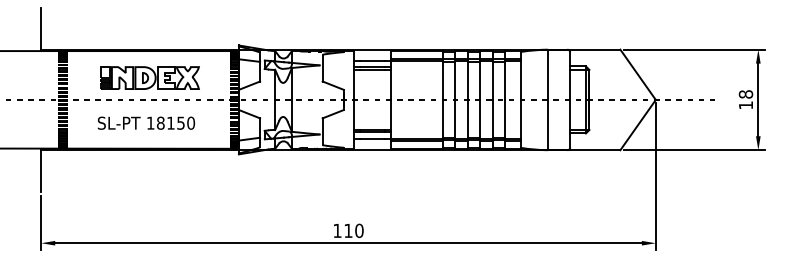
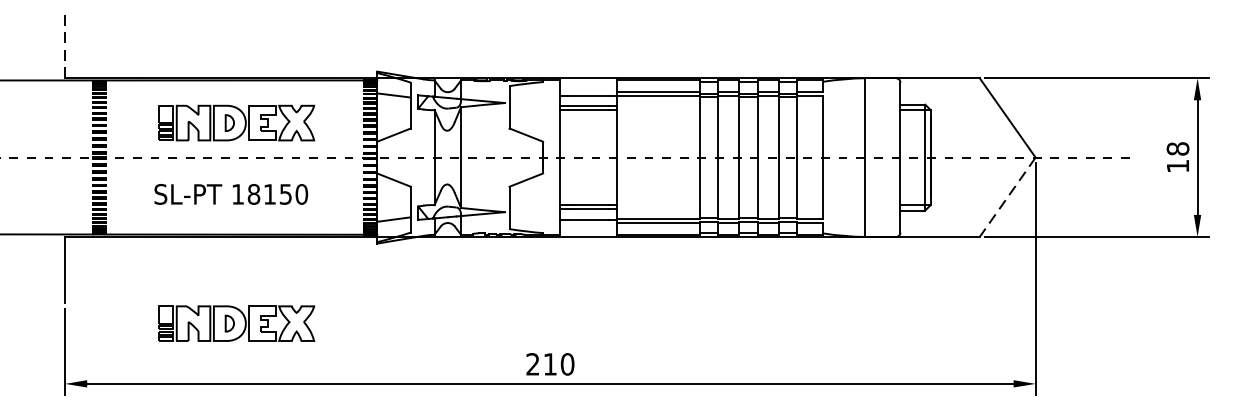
line: (41, 28) -> (65, 44), solid -> dashed
line: (638, 125) -> (1008, 197), solid -> dashed
part: (149, 204) -> (236, 322), added
text: (337, 230) -> (532, 363), 110 -> 210

